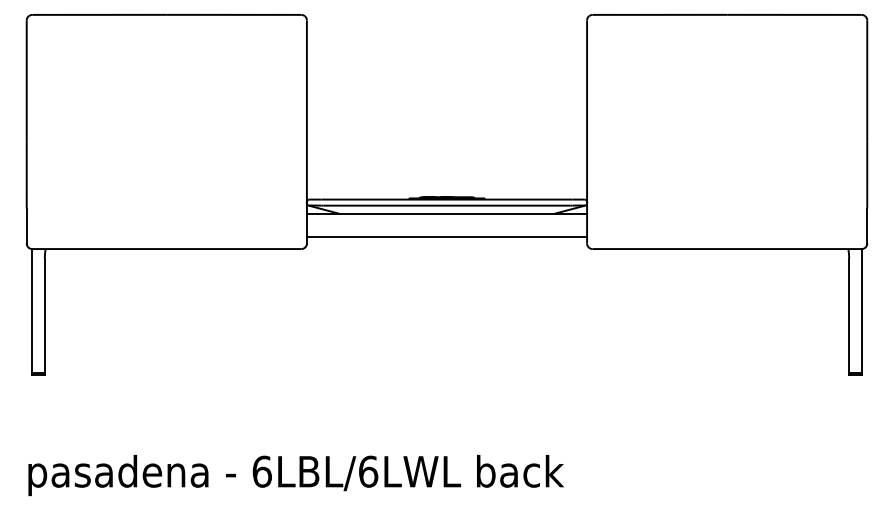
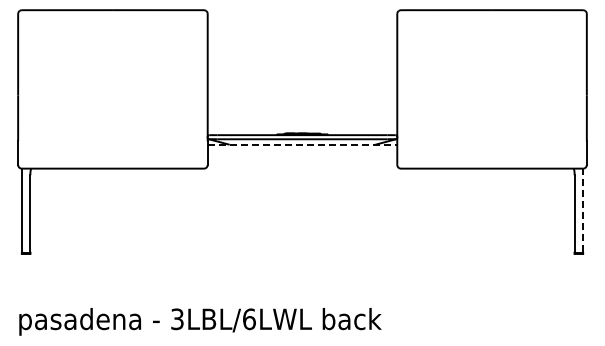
line: (447, 213) -> (302, 144), solid -> dashed
line: (447, 237) -> (302, 160), removed
line: (862, 310) -> (583, 210), solid -> dashed
text: (262, 472) -> (177, 319), 6LBL/6LWL -> 3LBL/6LWL

